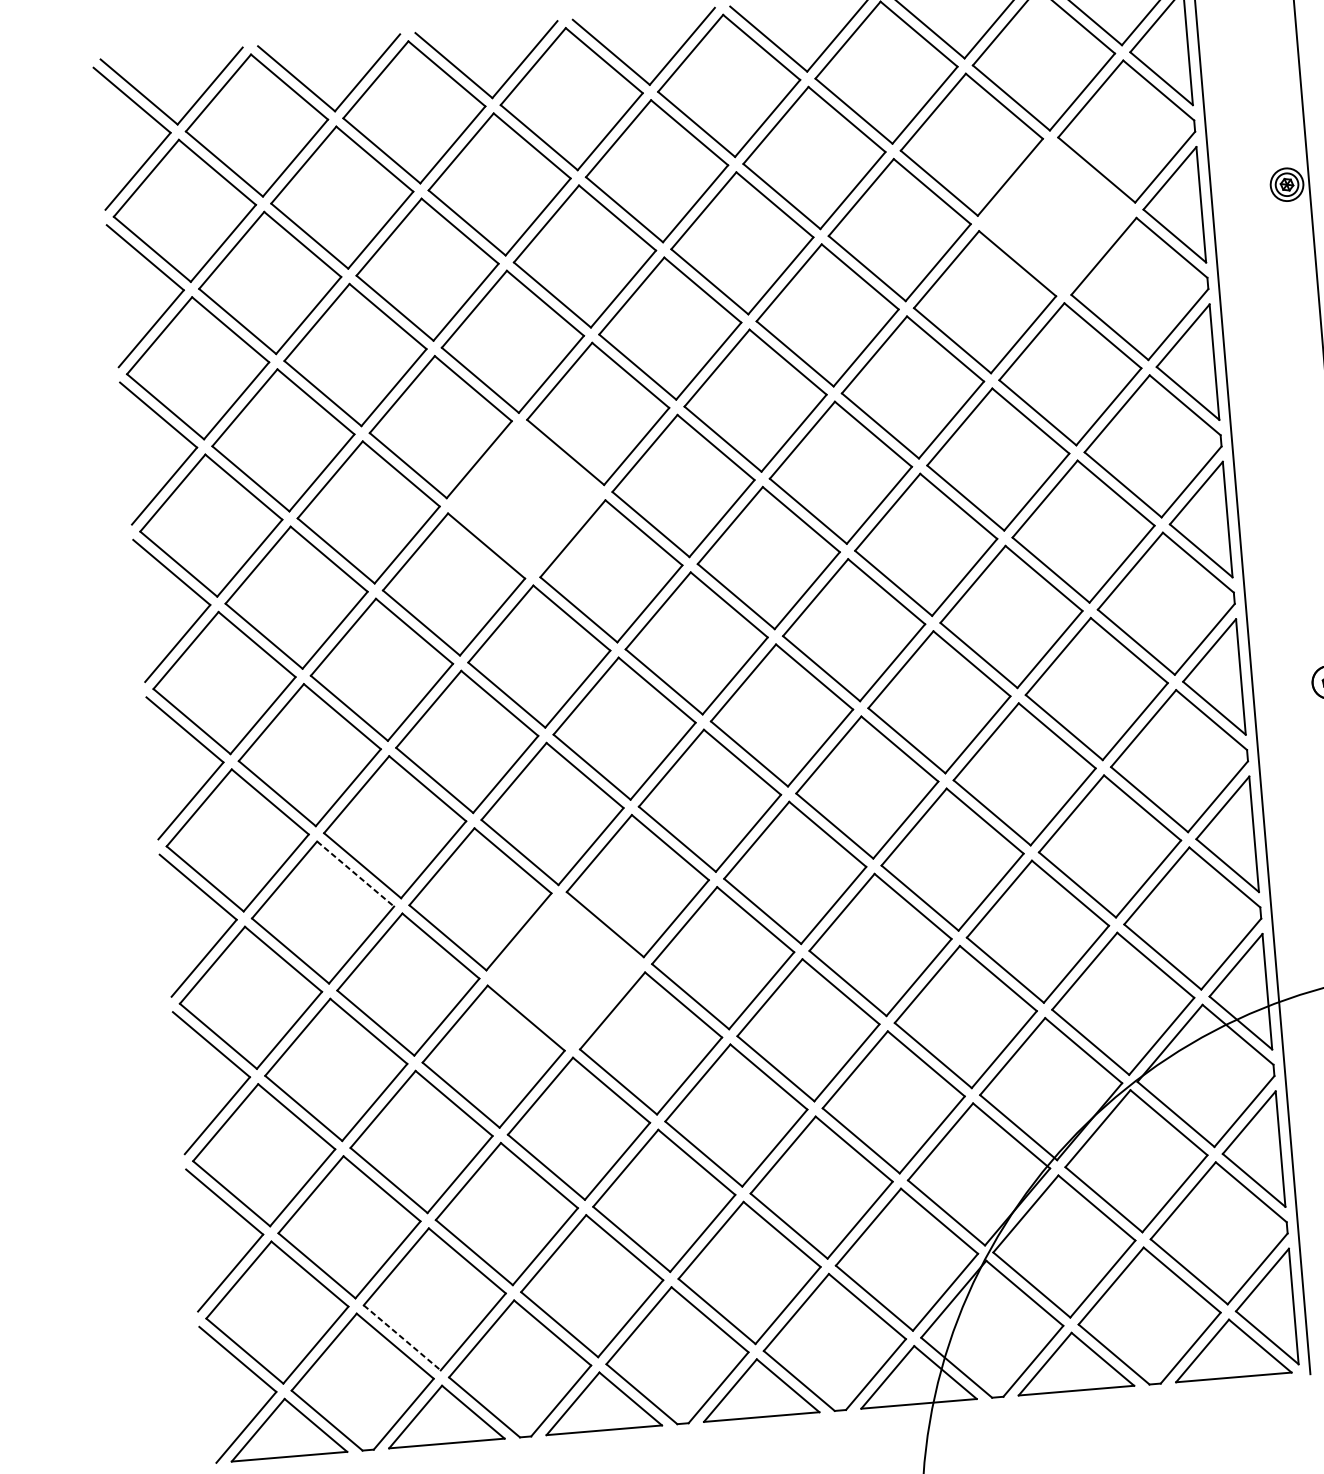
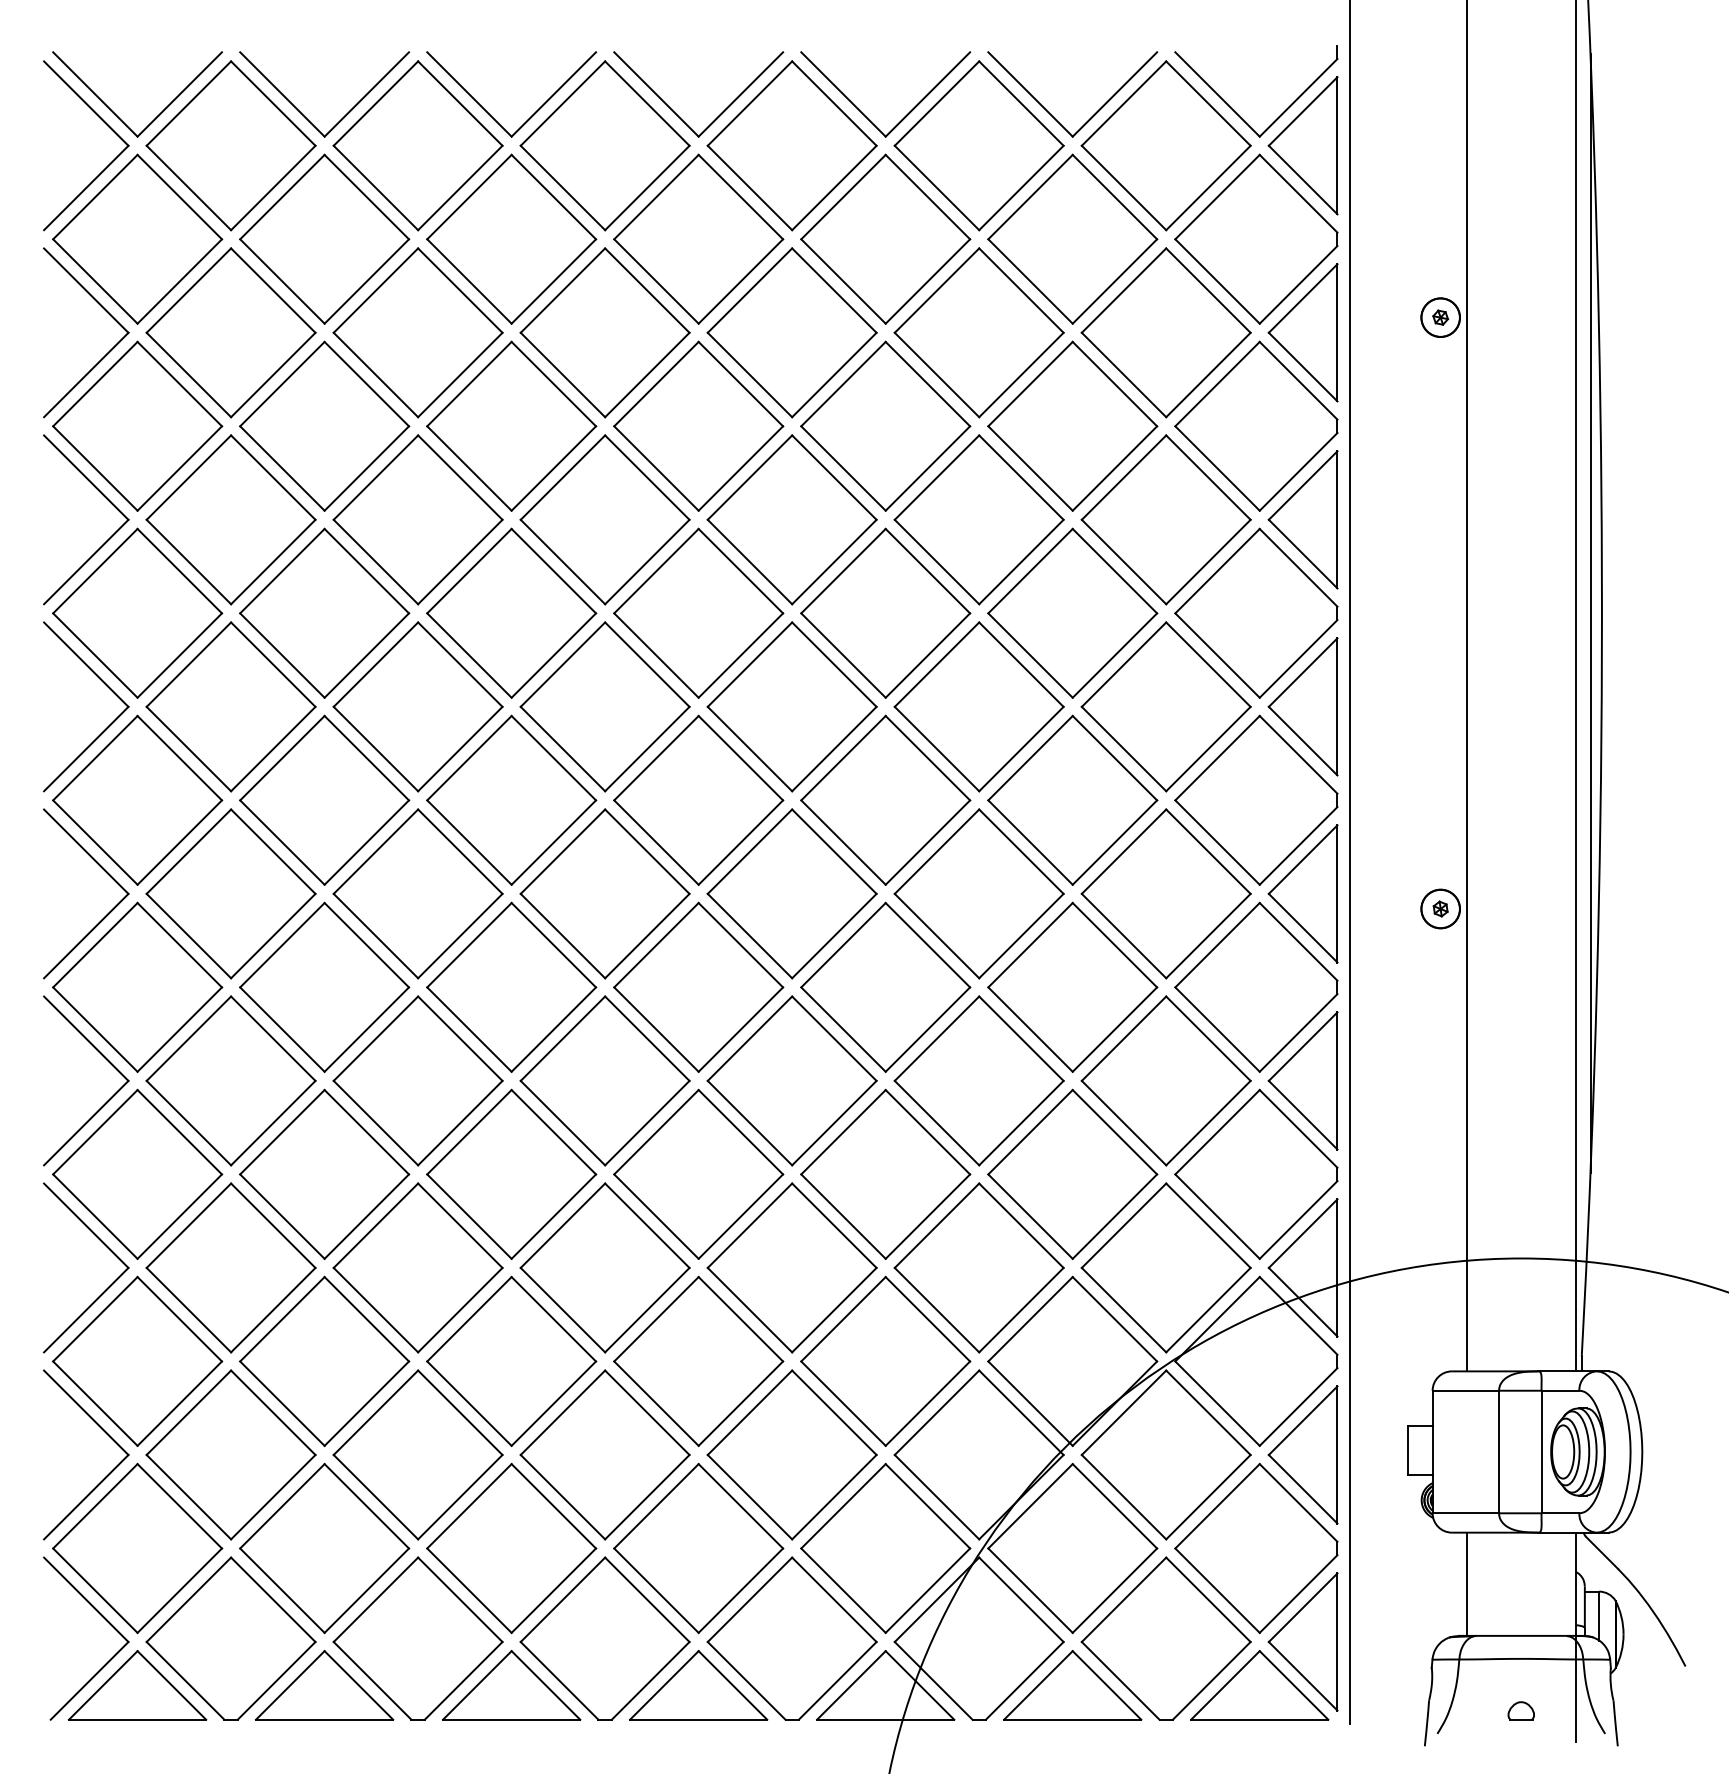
circle: (1286, 184) -> (1440, 317), size x1.43
part: (1056, 216) -> (1165, 332), added
part: (525, 498) -> (511, 612), added
line: (355, 873) -> (273, 1038), dashed -> solid
part: (565, 970) -> (511, 1173), added
line: (402, 1337) -> (282, 1590), dashed -> solid

